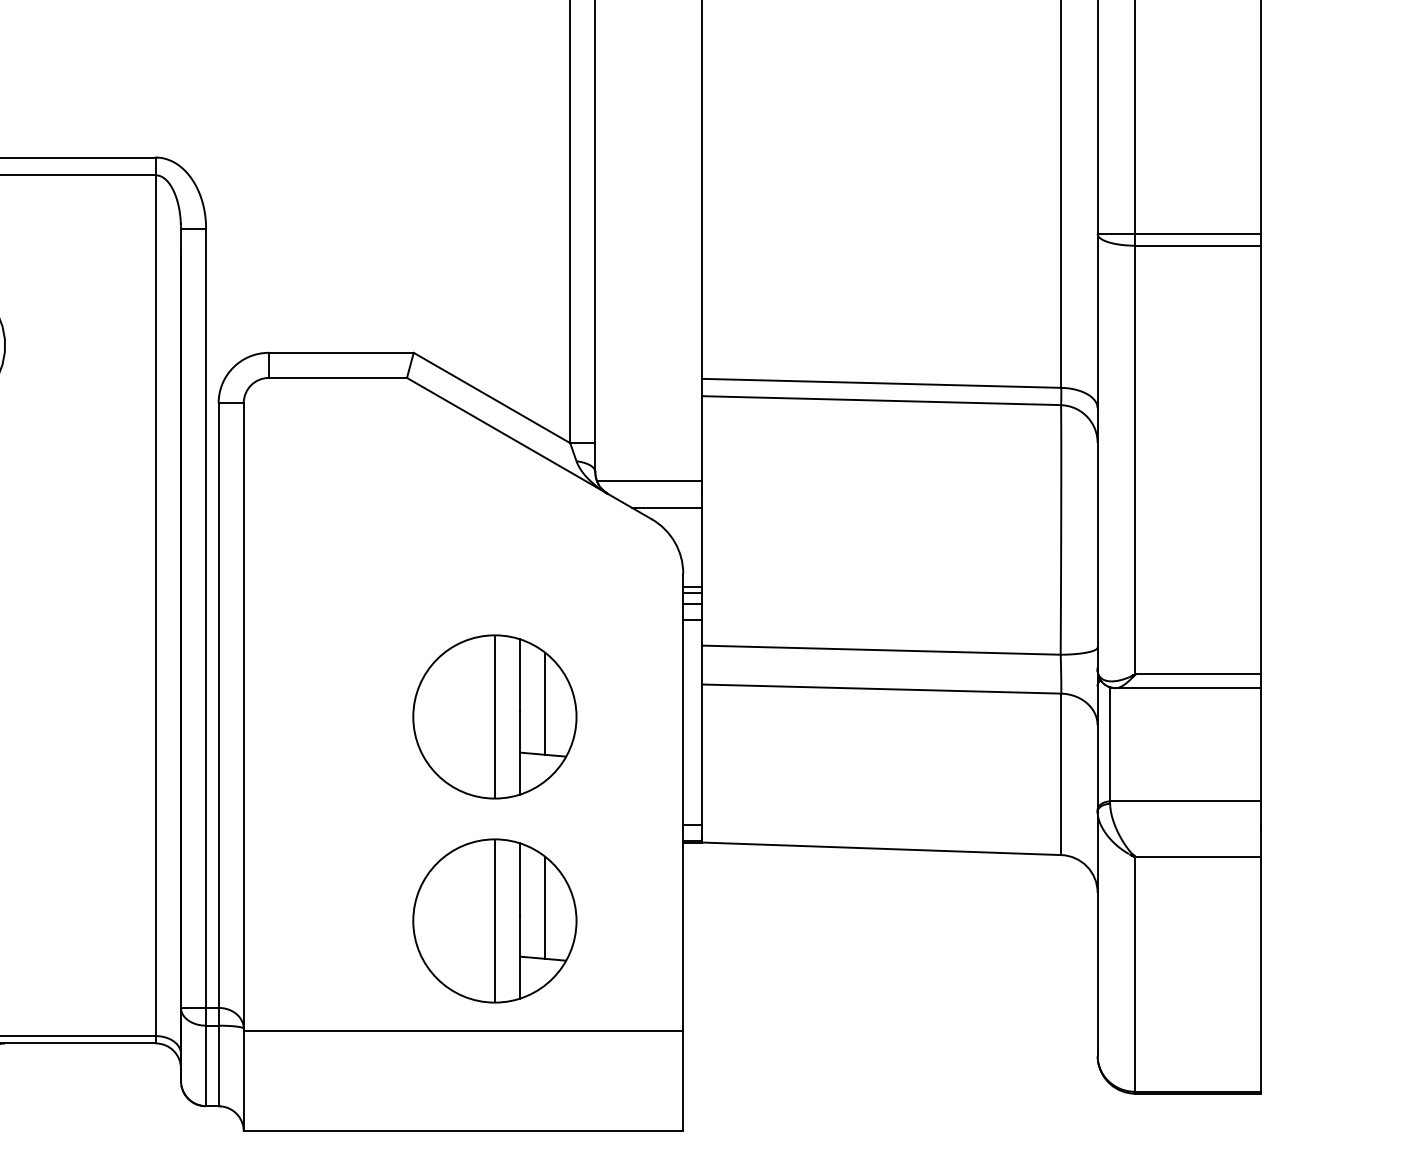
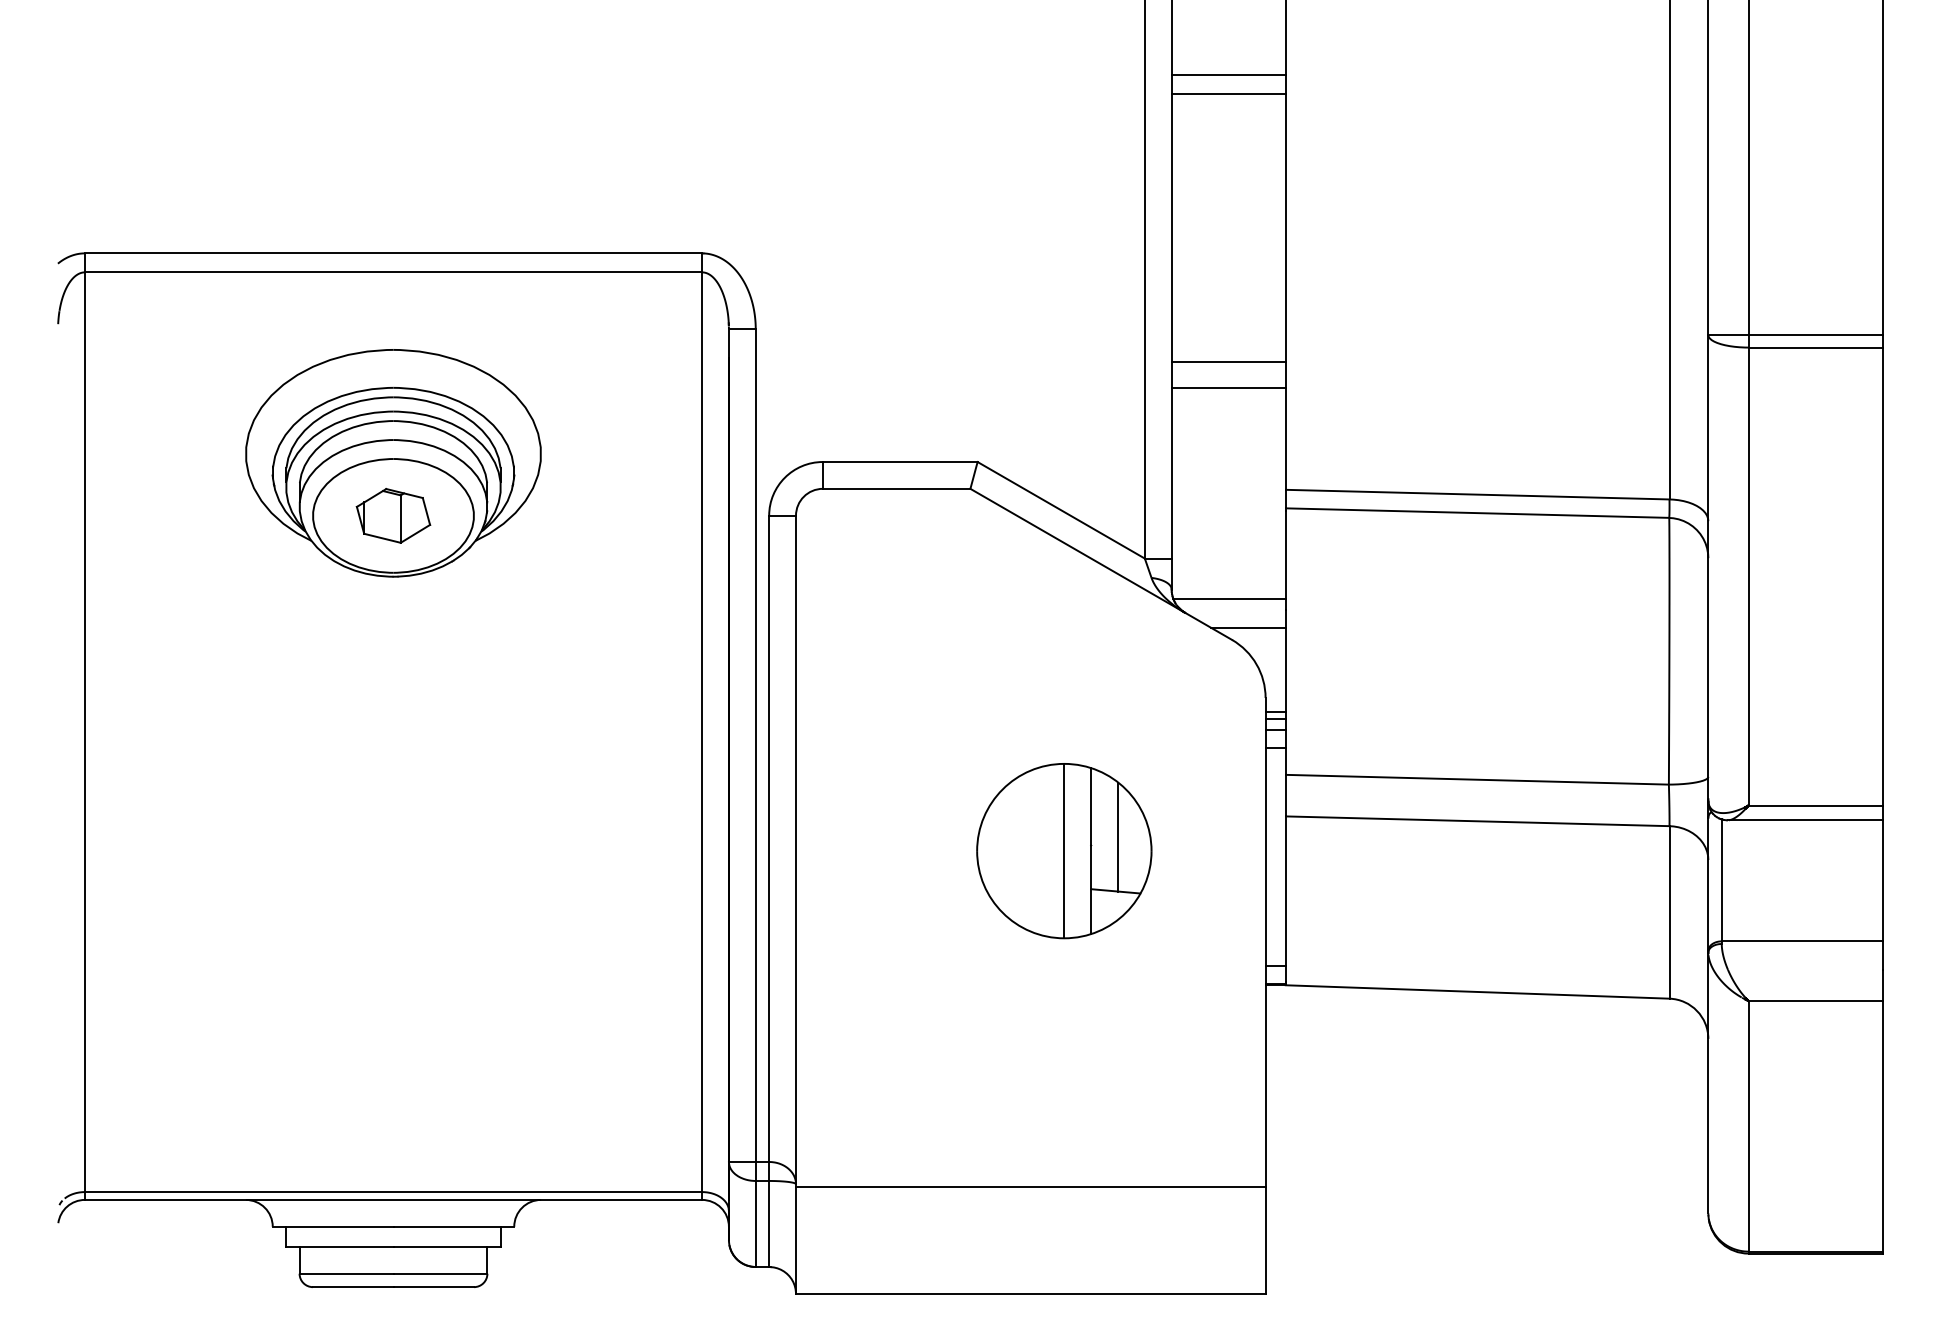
line: (648, 7) -> (1228, 93), added
line: (648, 259) -> (1228, 362), added
line: (648, 283) -> (1228, 387), added
part: (495, 921) -> (1064, 1069), removed

